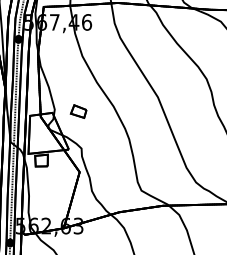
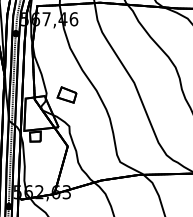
part: (78, 111) -> (66, 94), size x1.43

